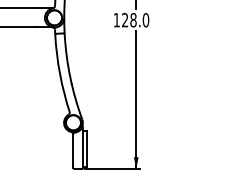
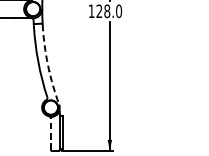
arc: (70, 77) -> (48, 65), solid -> dashed
line: (73, 150) -> (50, 133), solid -> dashed

